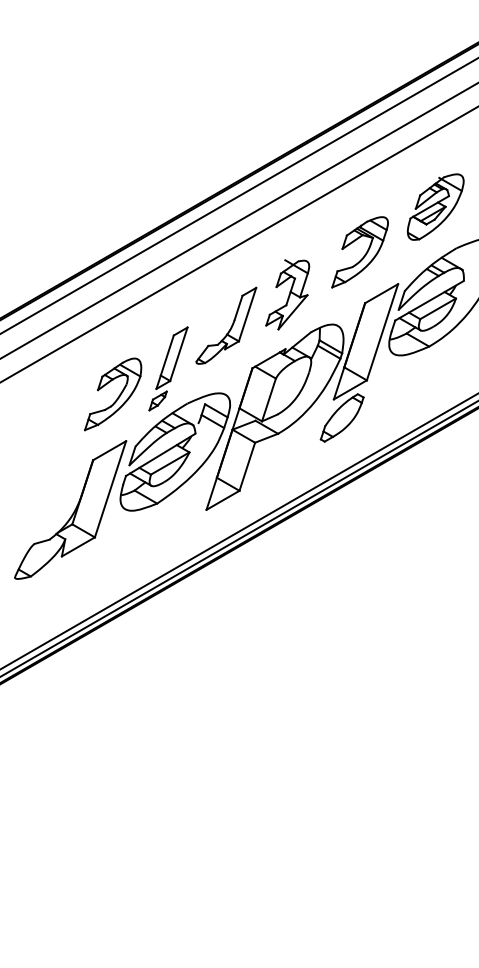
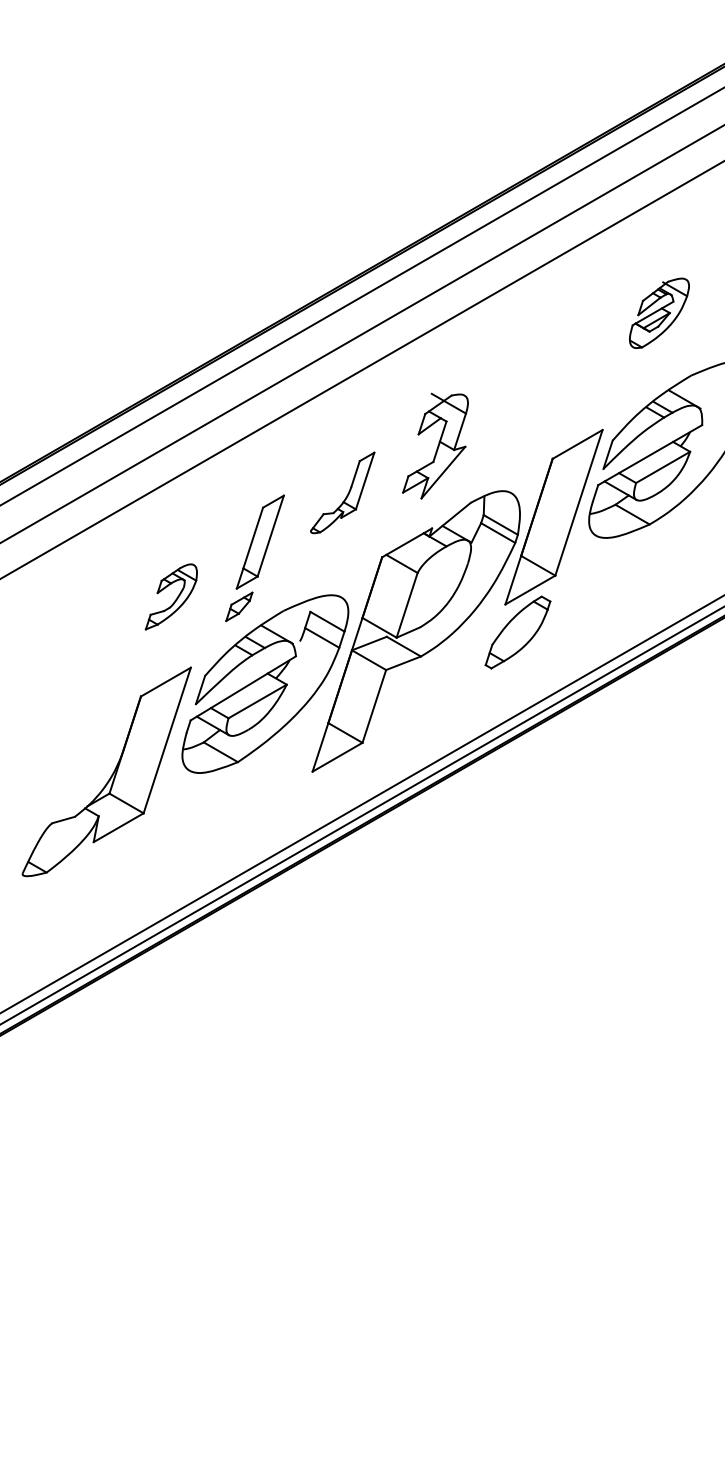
part: (435, 206) -> (659, 312), size x0.7
part: (359, 252) -> (544, 382), removed
part: (226, 325) -> (342, 492), size x0.7
part: (113, 394) -> (171, 597), size x0.6

